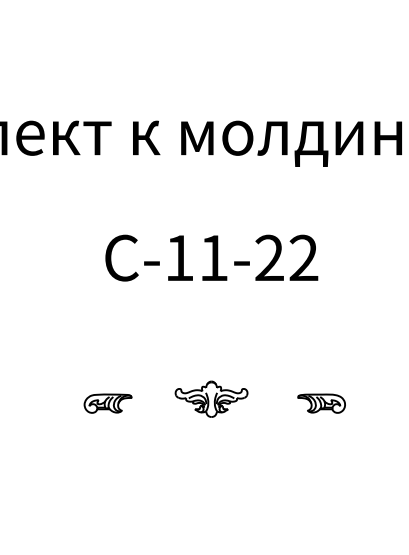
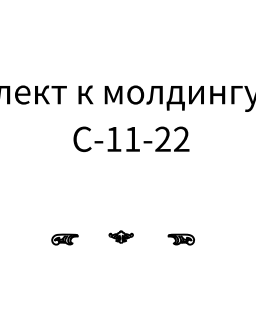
text: (211, 256) -> (131, 138), moved
part: (209, 397) -> (120, 236), size x0.6

